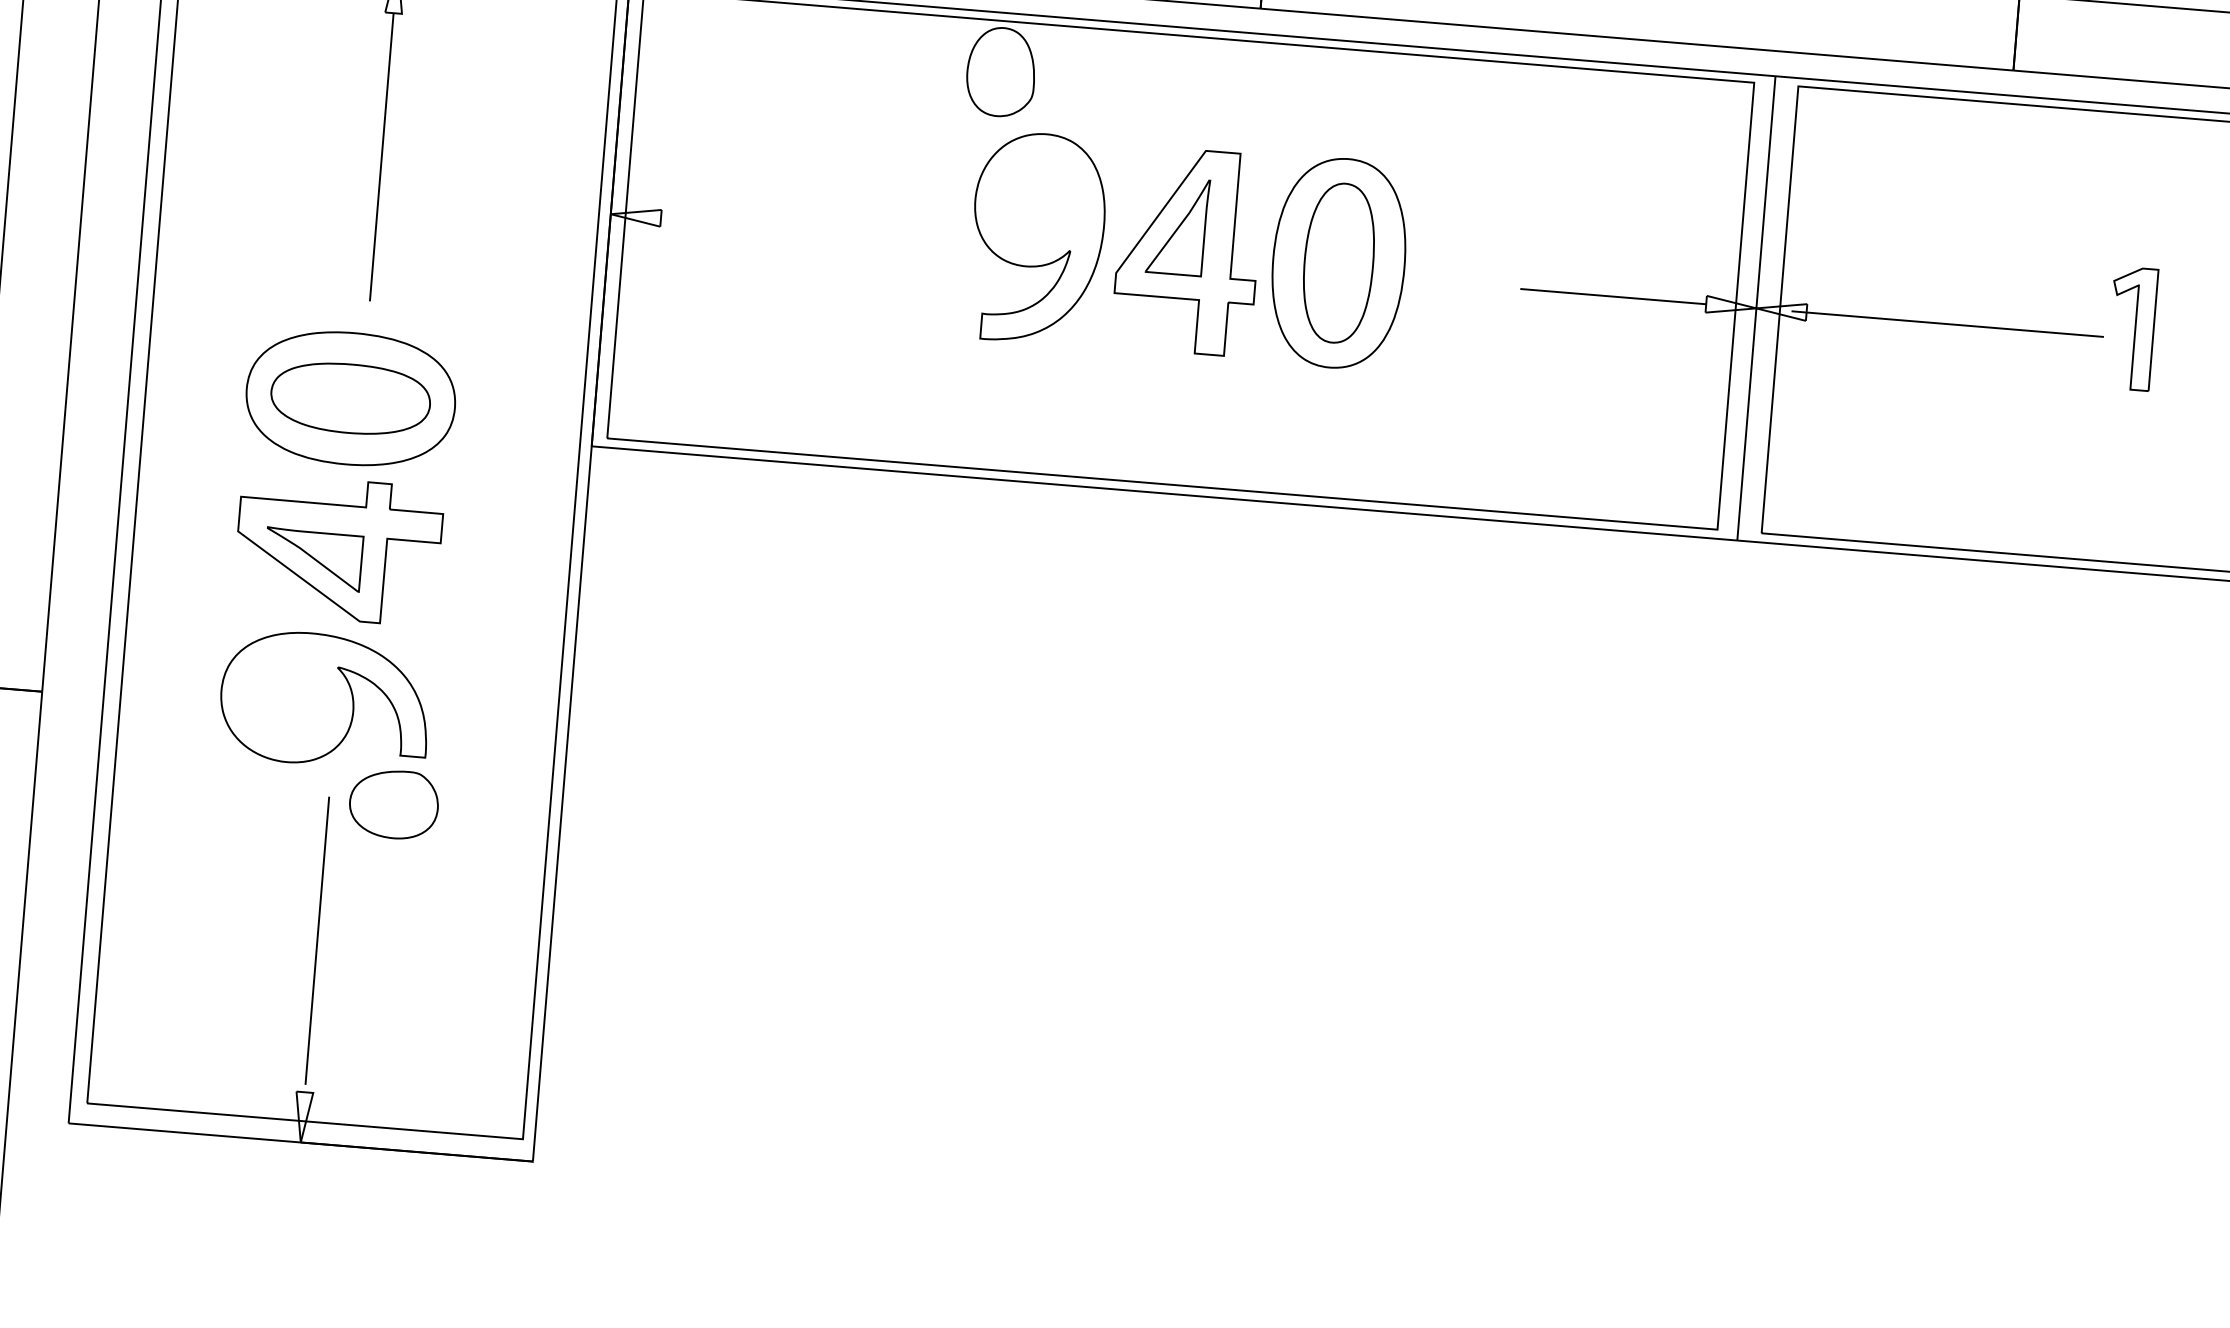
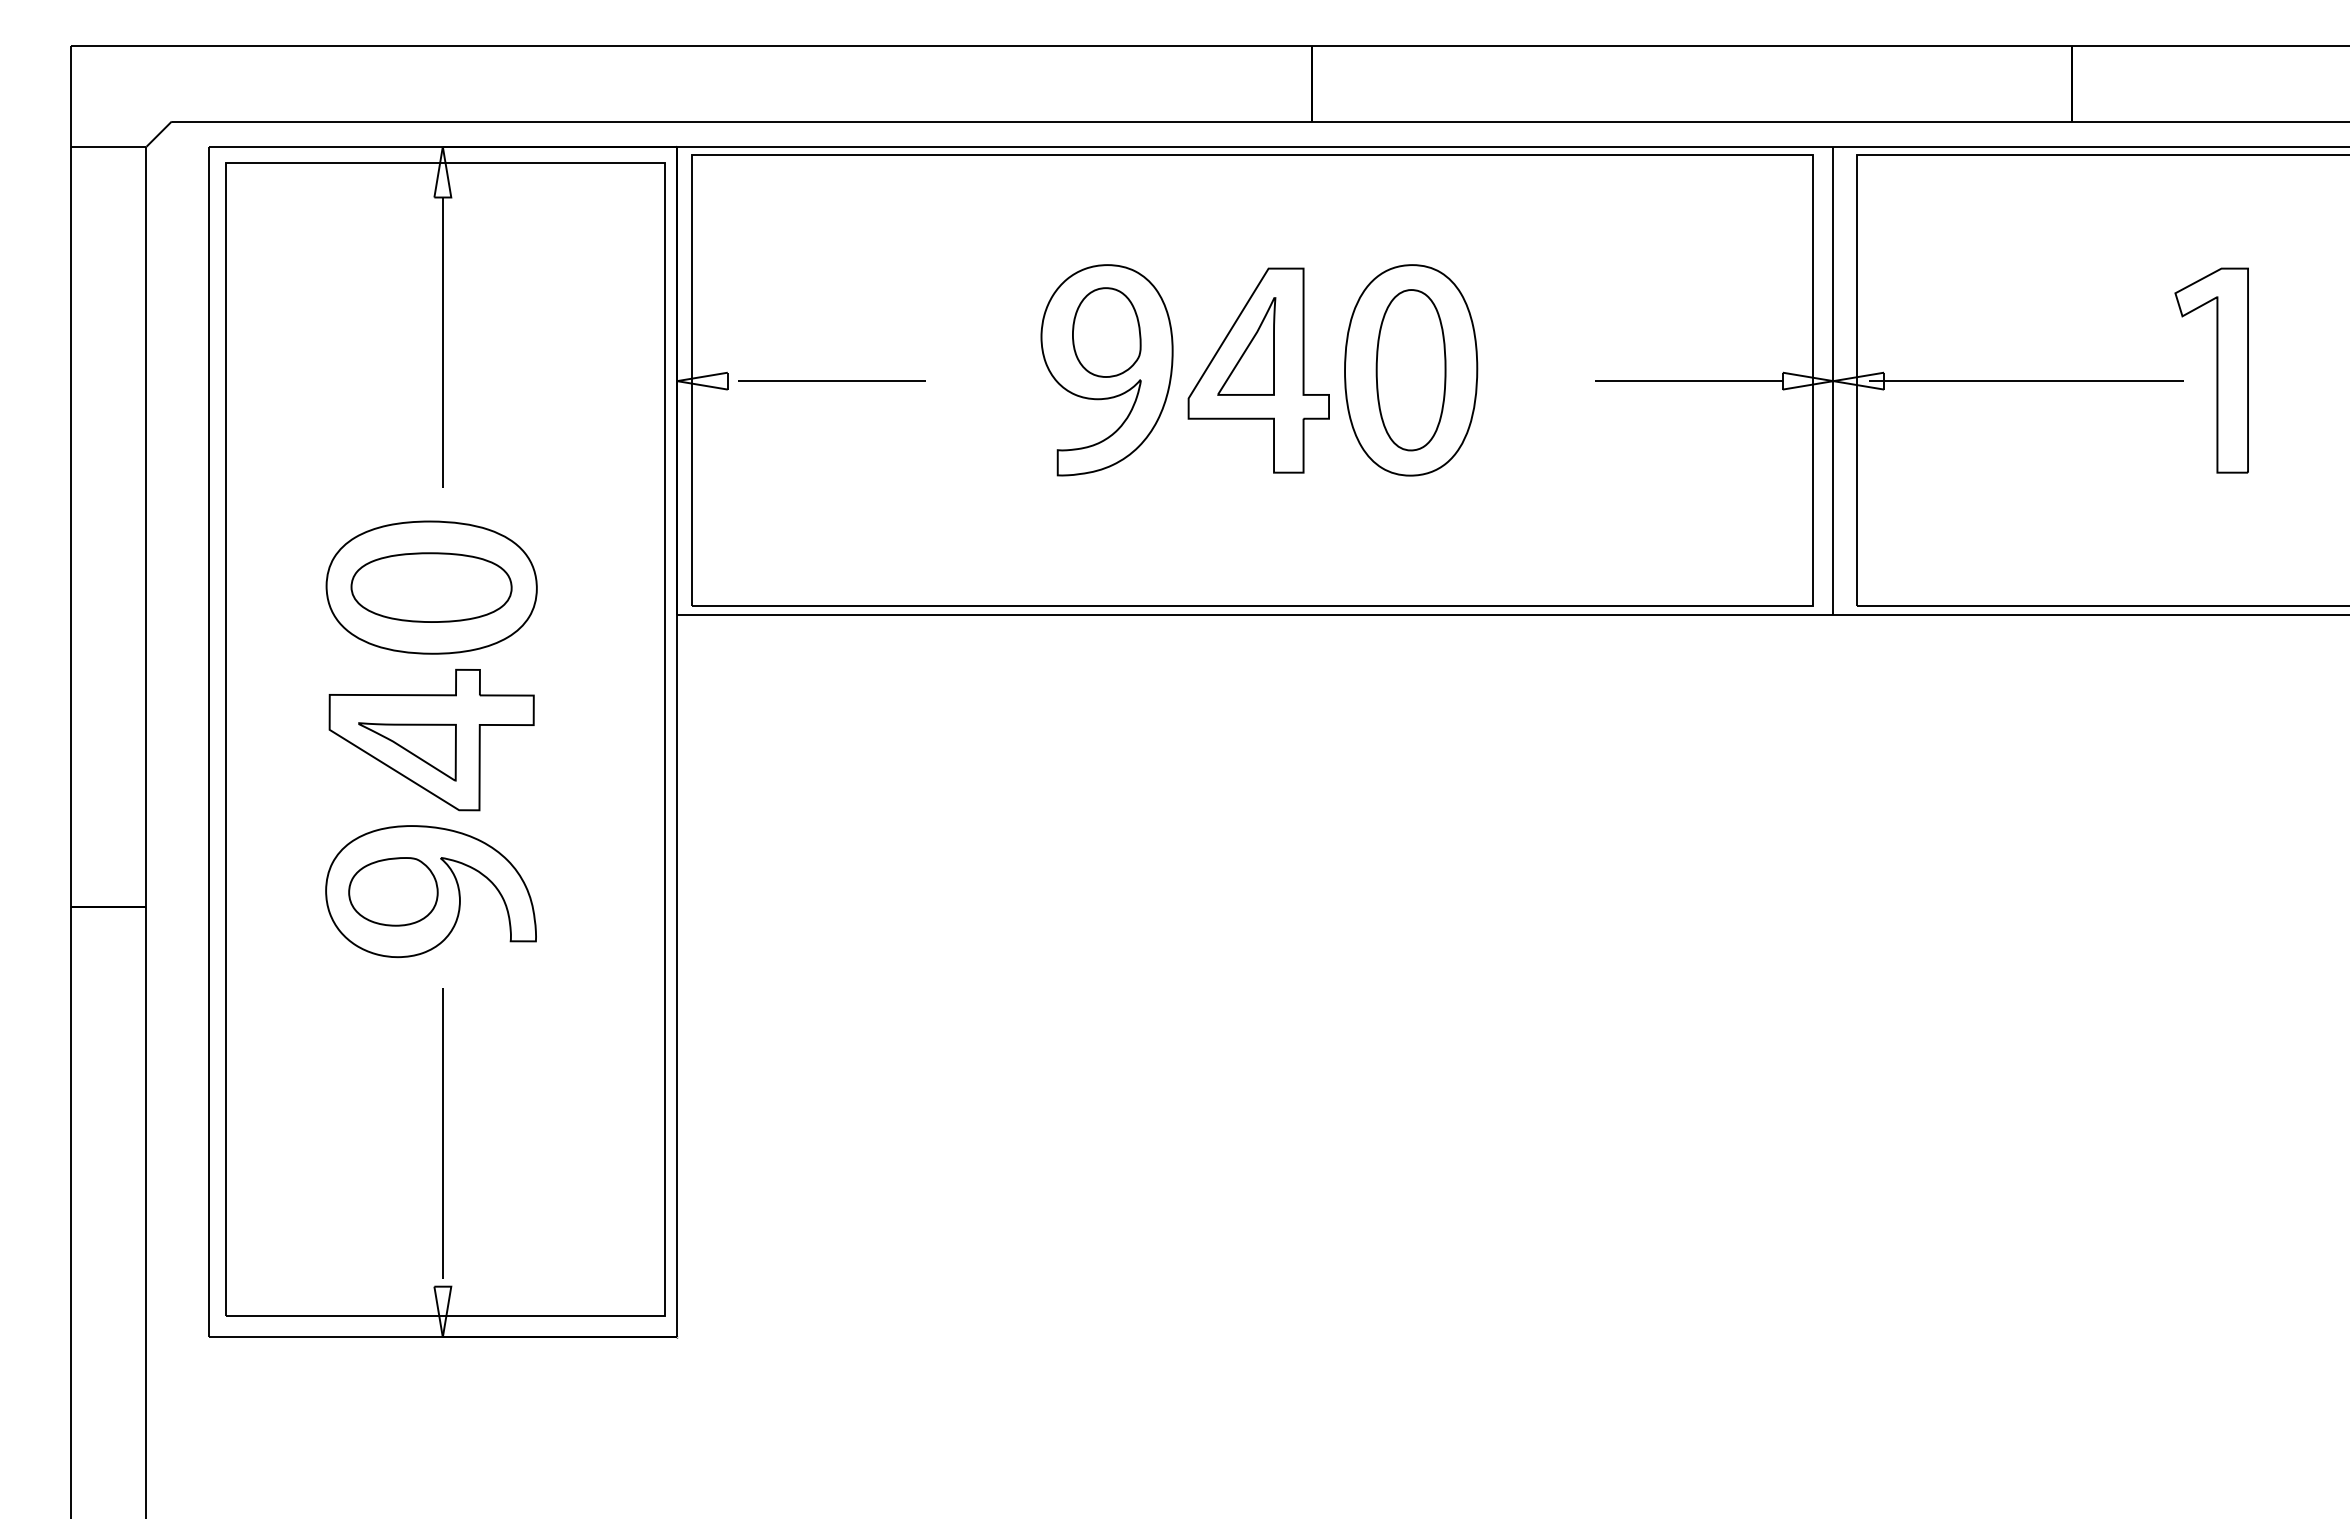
part: (1000, 72) -> (1106, 332), moved
line: (763, 226) -> (831, 380), added
part: (2131, 328) -> (2211, 370), size x1.67
part: (394, 804) -> (393, 891), moved

